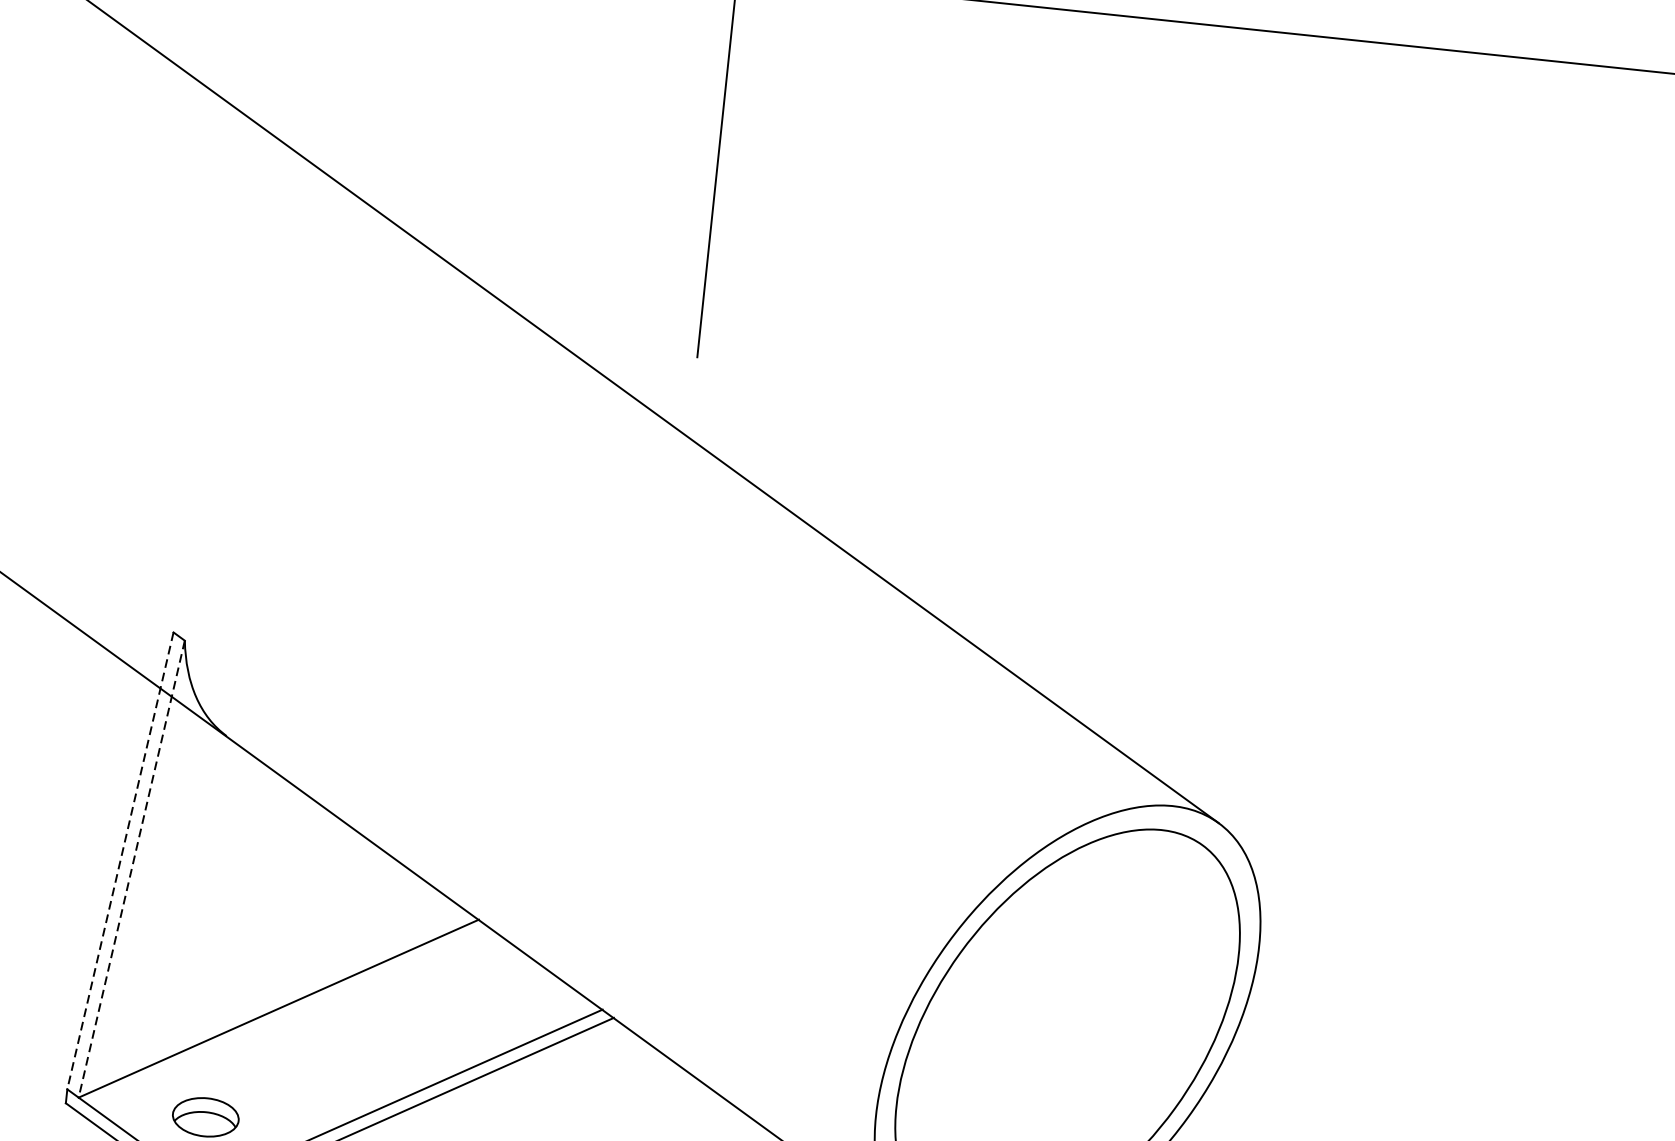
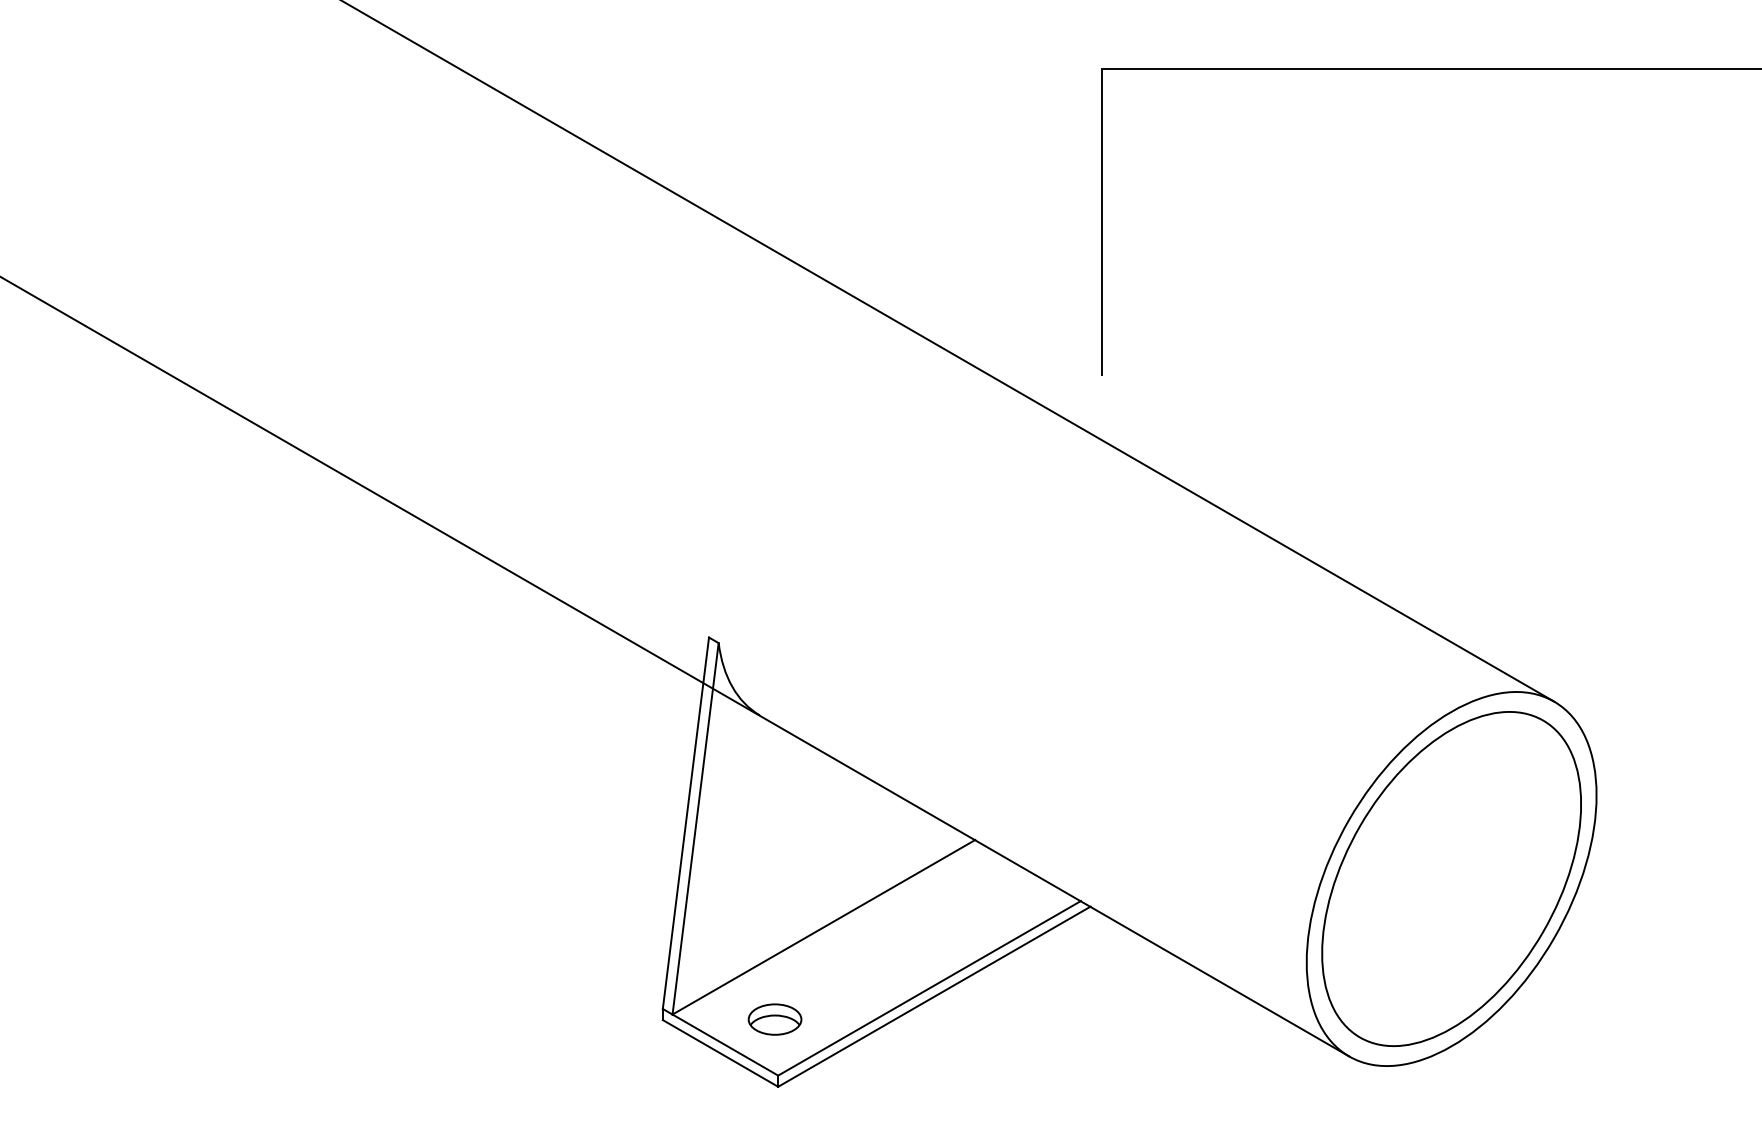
line: (119, 861) -> (685, 823), dashed -> solid
line: (131, 869) -> (695, 829), dashed -> solid

